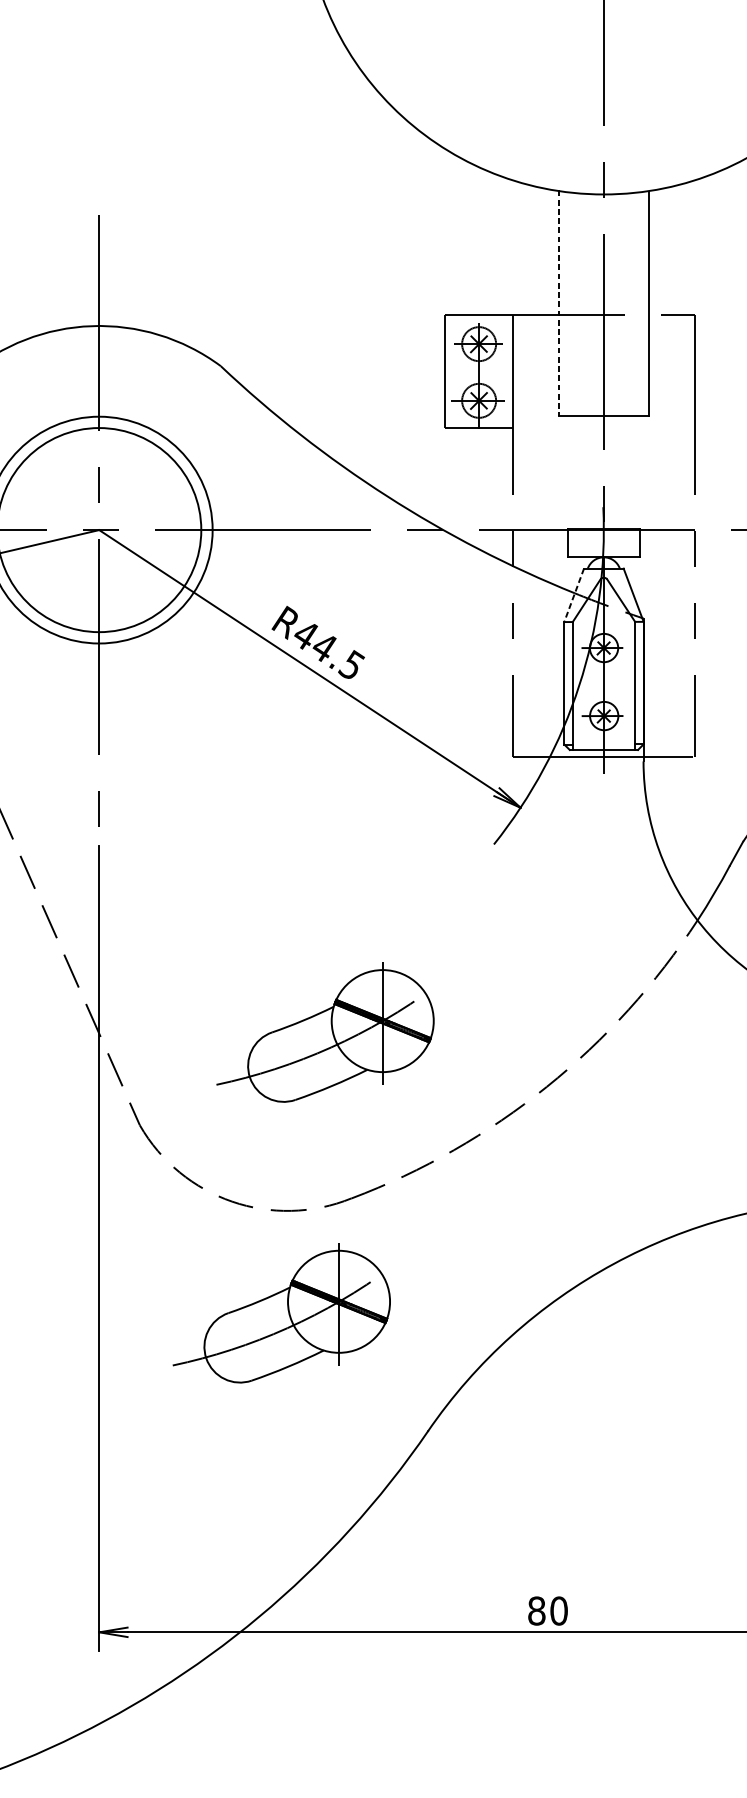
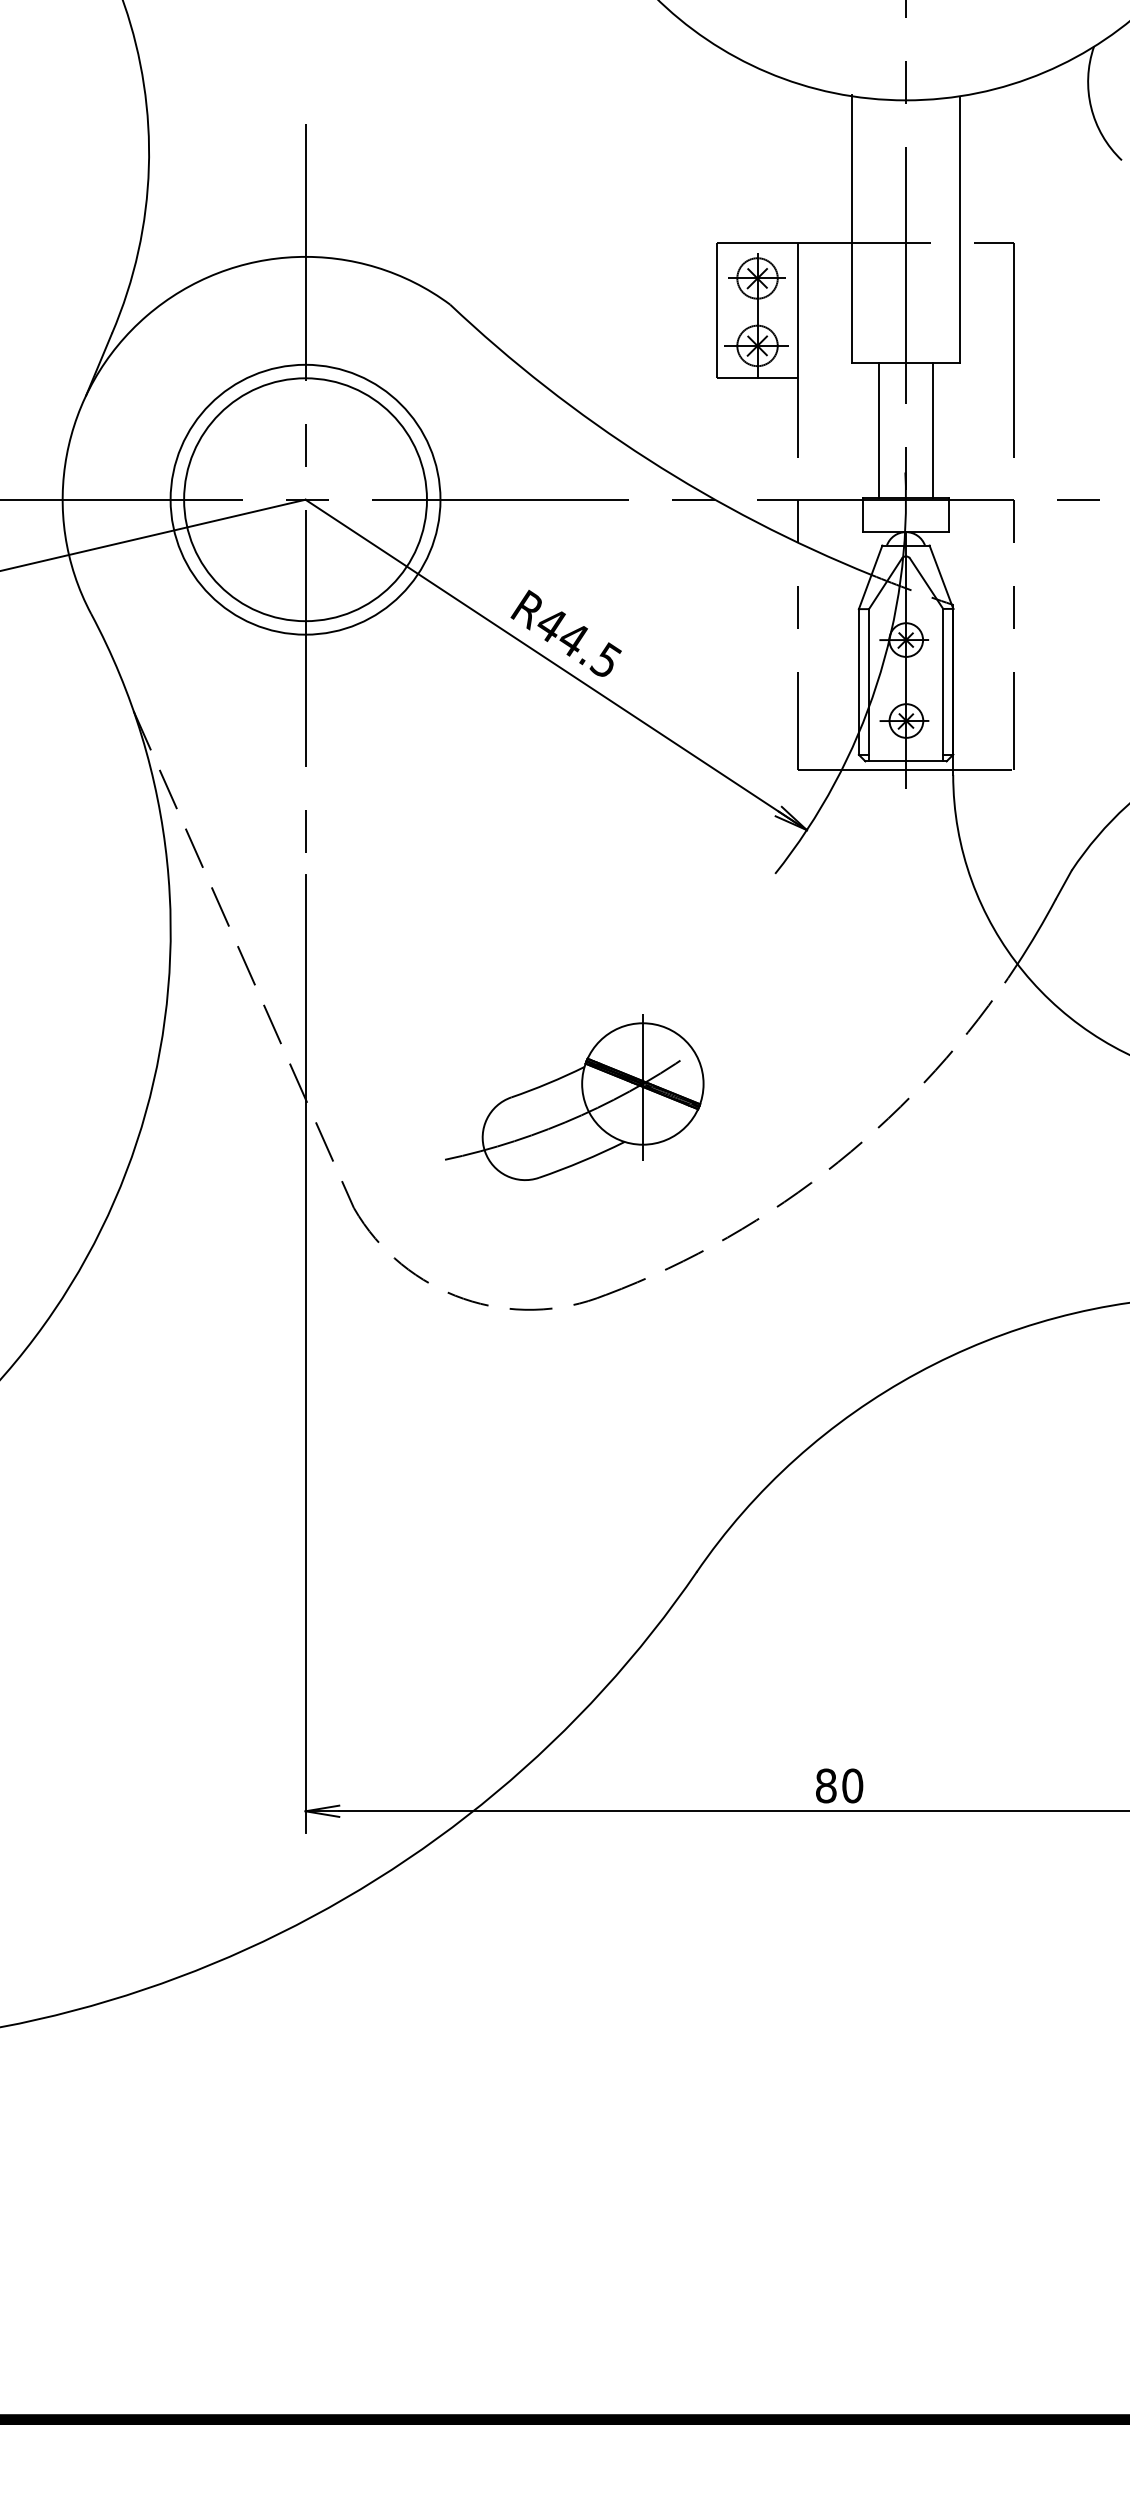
line: (558, 302) -> (852, 229), dashed -> solid
line: (580, 471) -> (878, 430), added
line: (626, 471) -> (932, 430), added
line: (574, 595) -> (870, 577), dashed -> solid
part: (281, 1313) -> (522, 1431), removed

